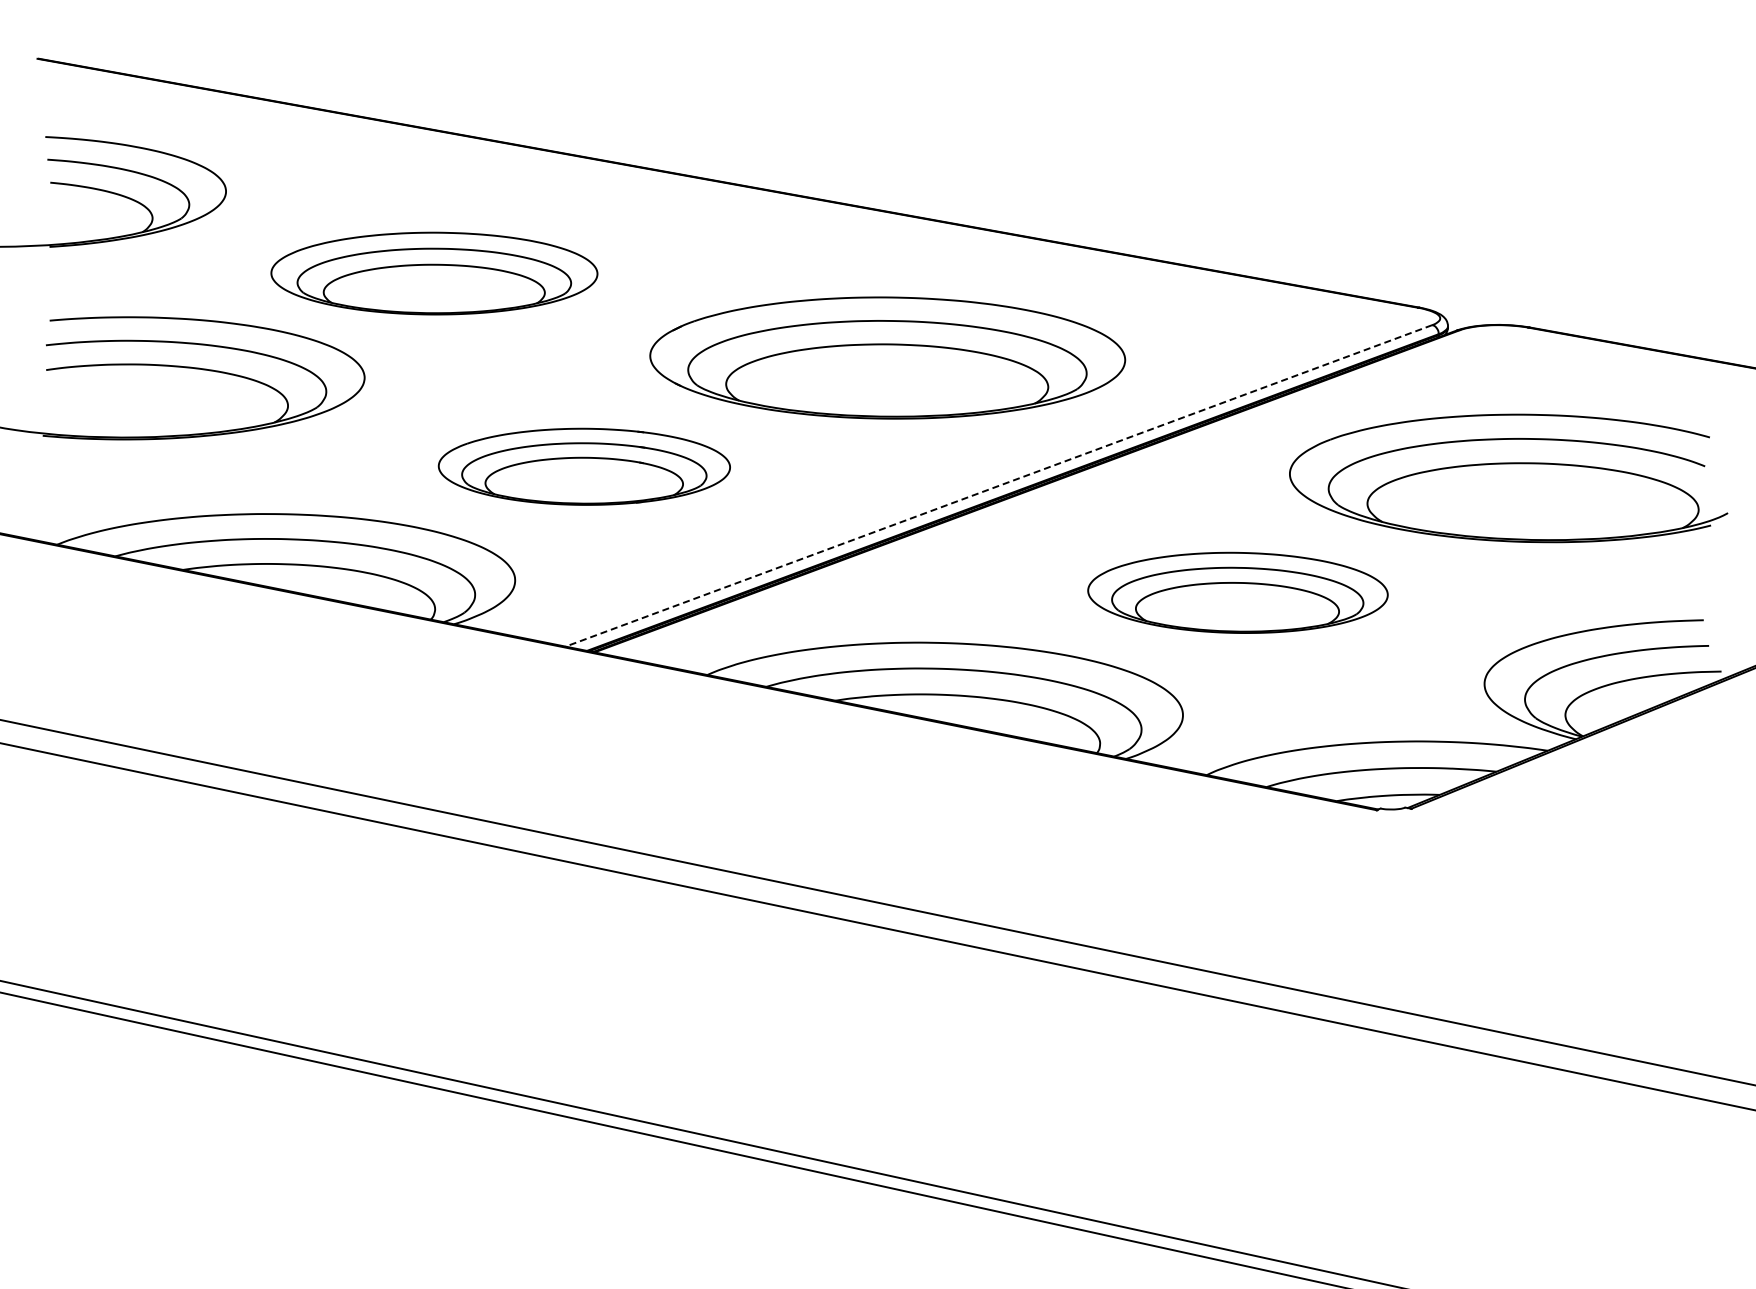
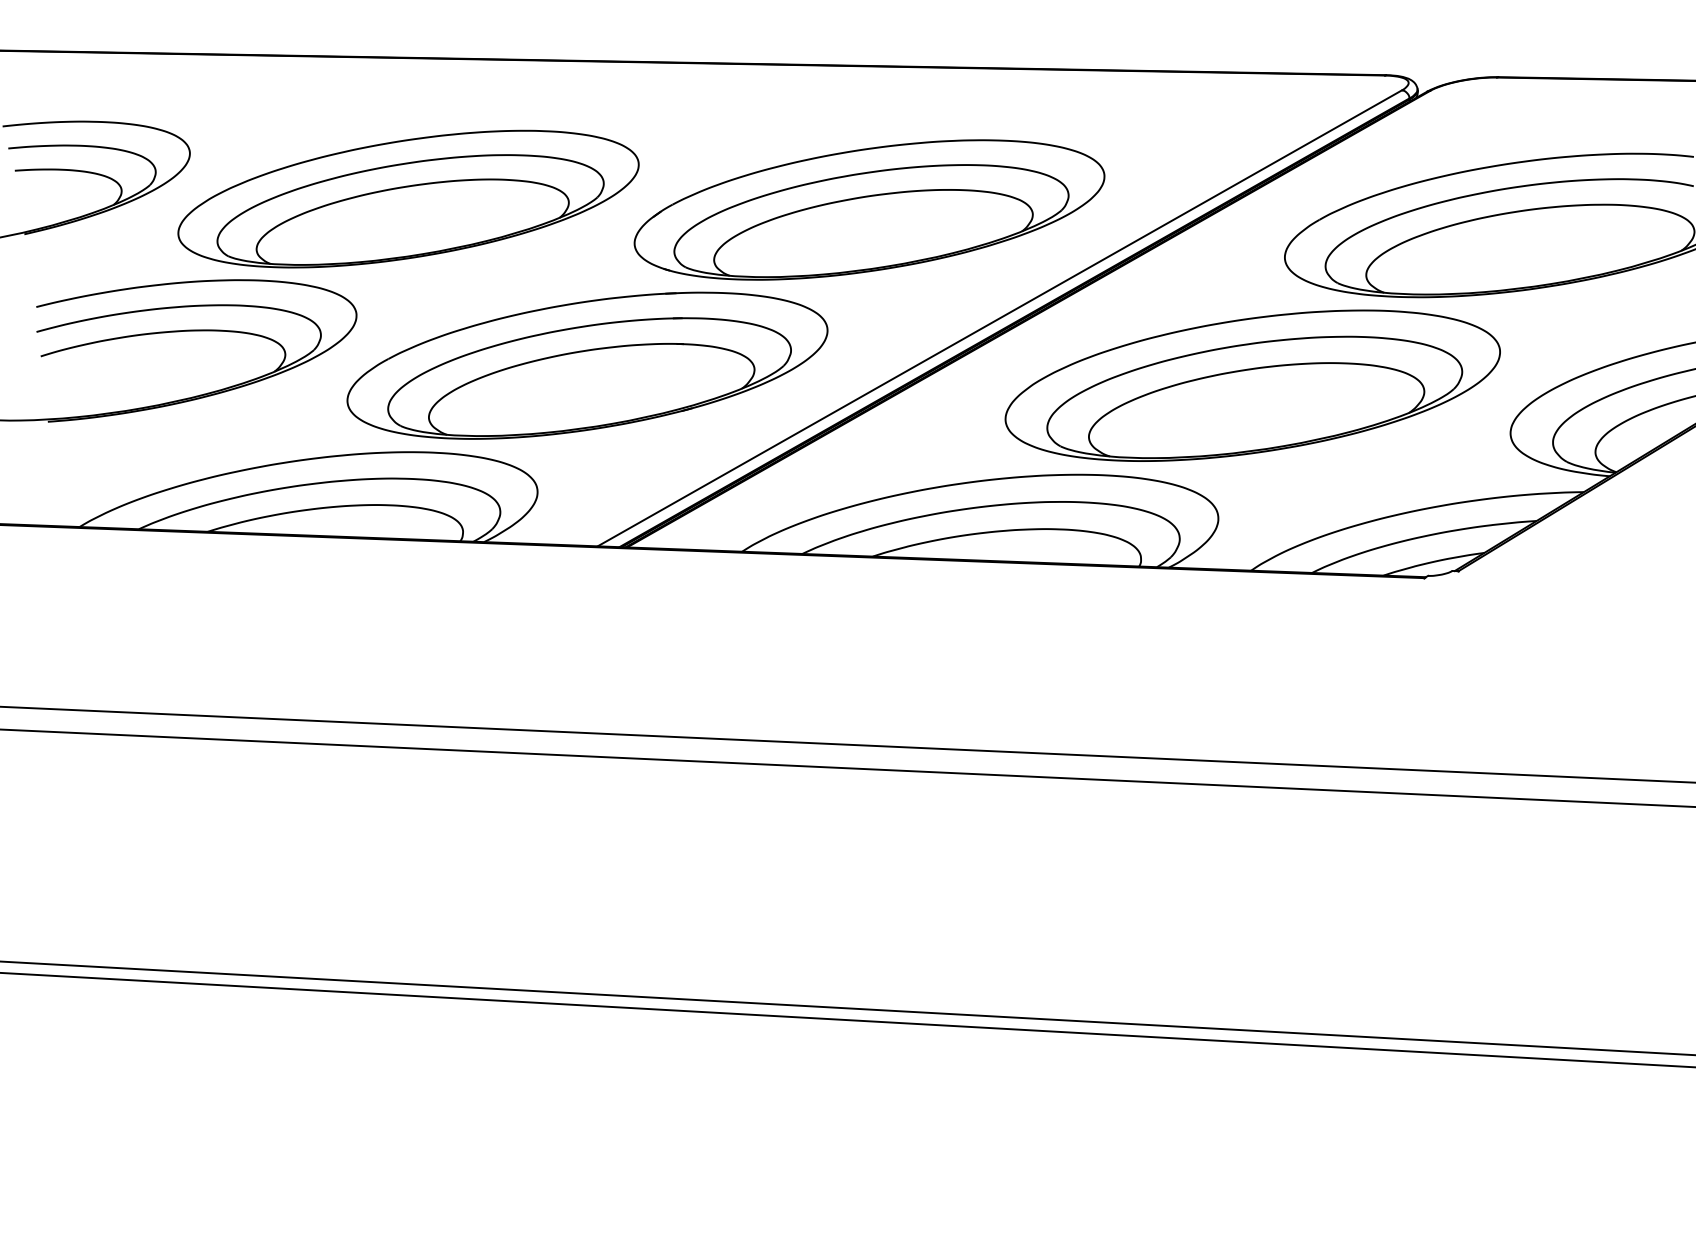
part: (434, 273) -> (408, 198), size x1.43
part: (584, 466) -> (587, 365), size x1.67
line: (998, 486) -> (999, 319), dashed -> solid
part: (1237, 592) -> (1252, 385), size x1.67

